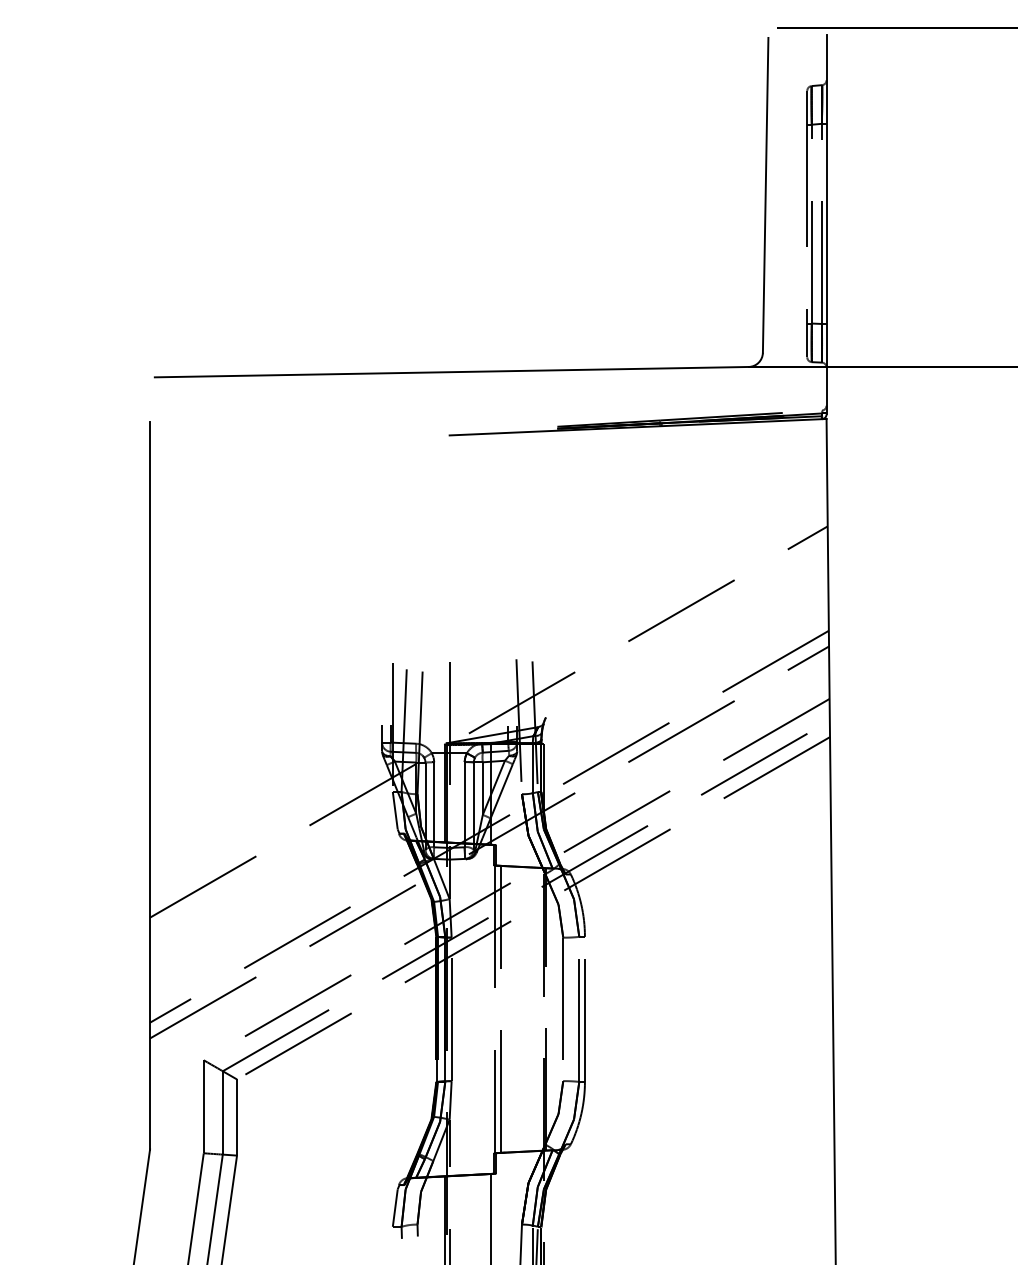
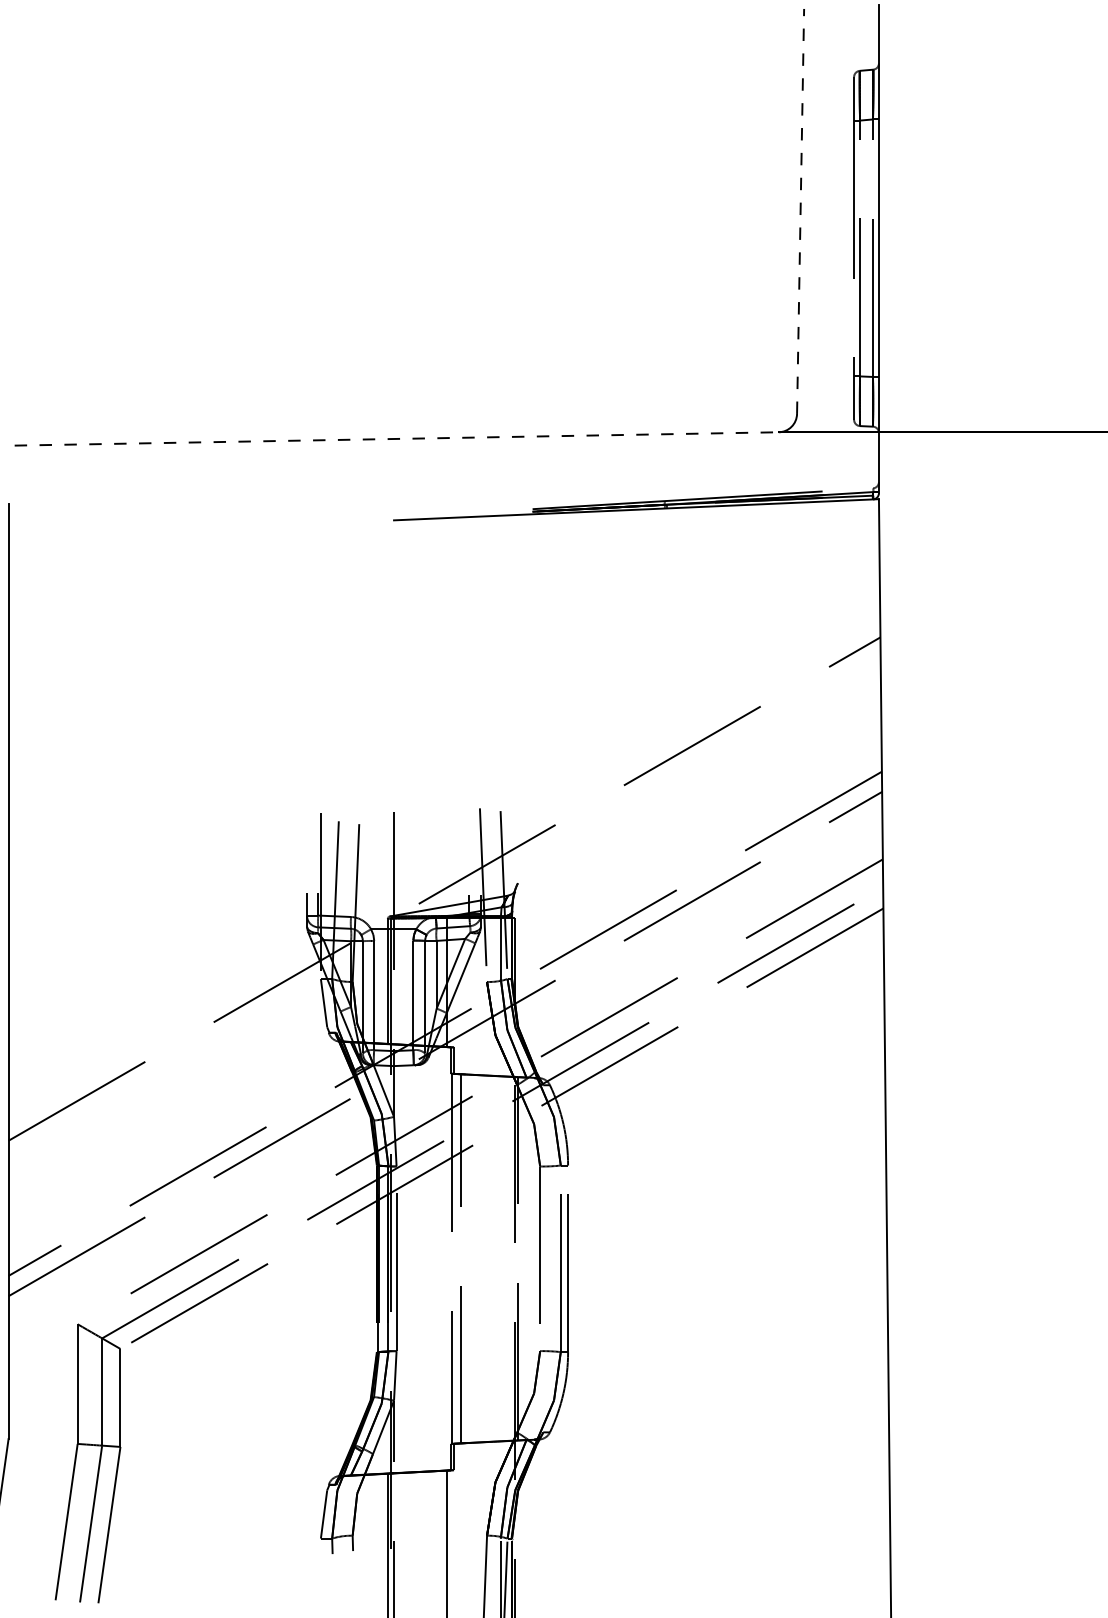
line: (765, 194) -> (800, 210), solid -> dashed
line: (451, 372) -> (396, 439), solid -> dashed

